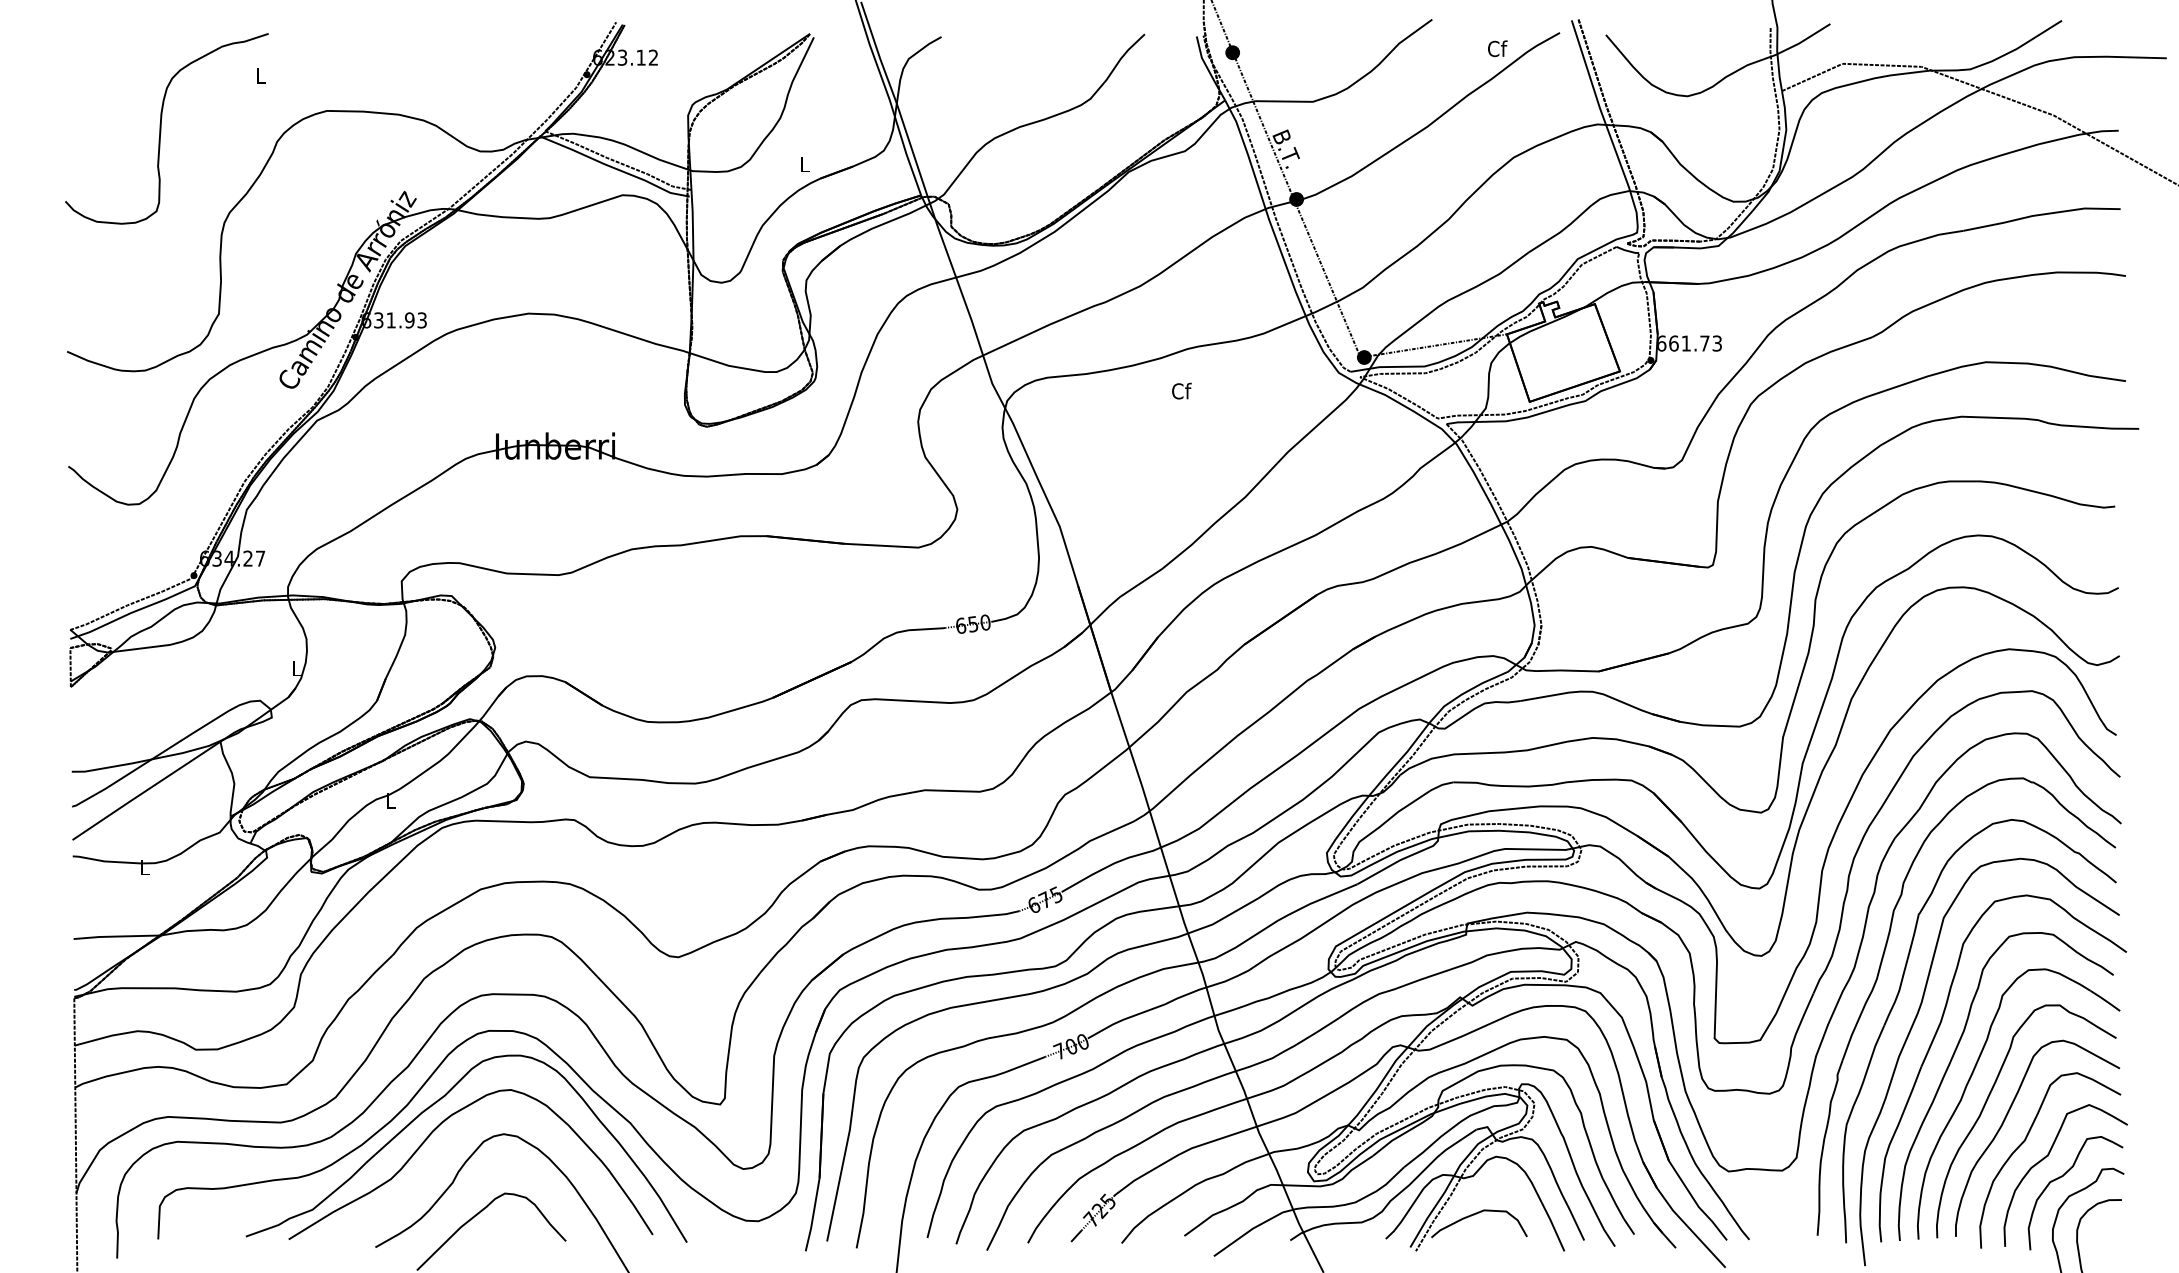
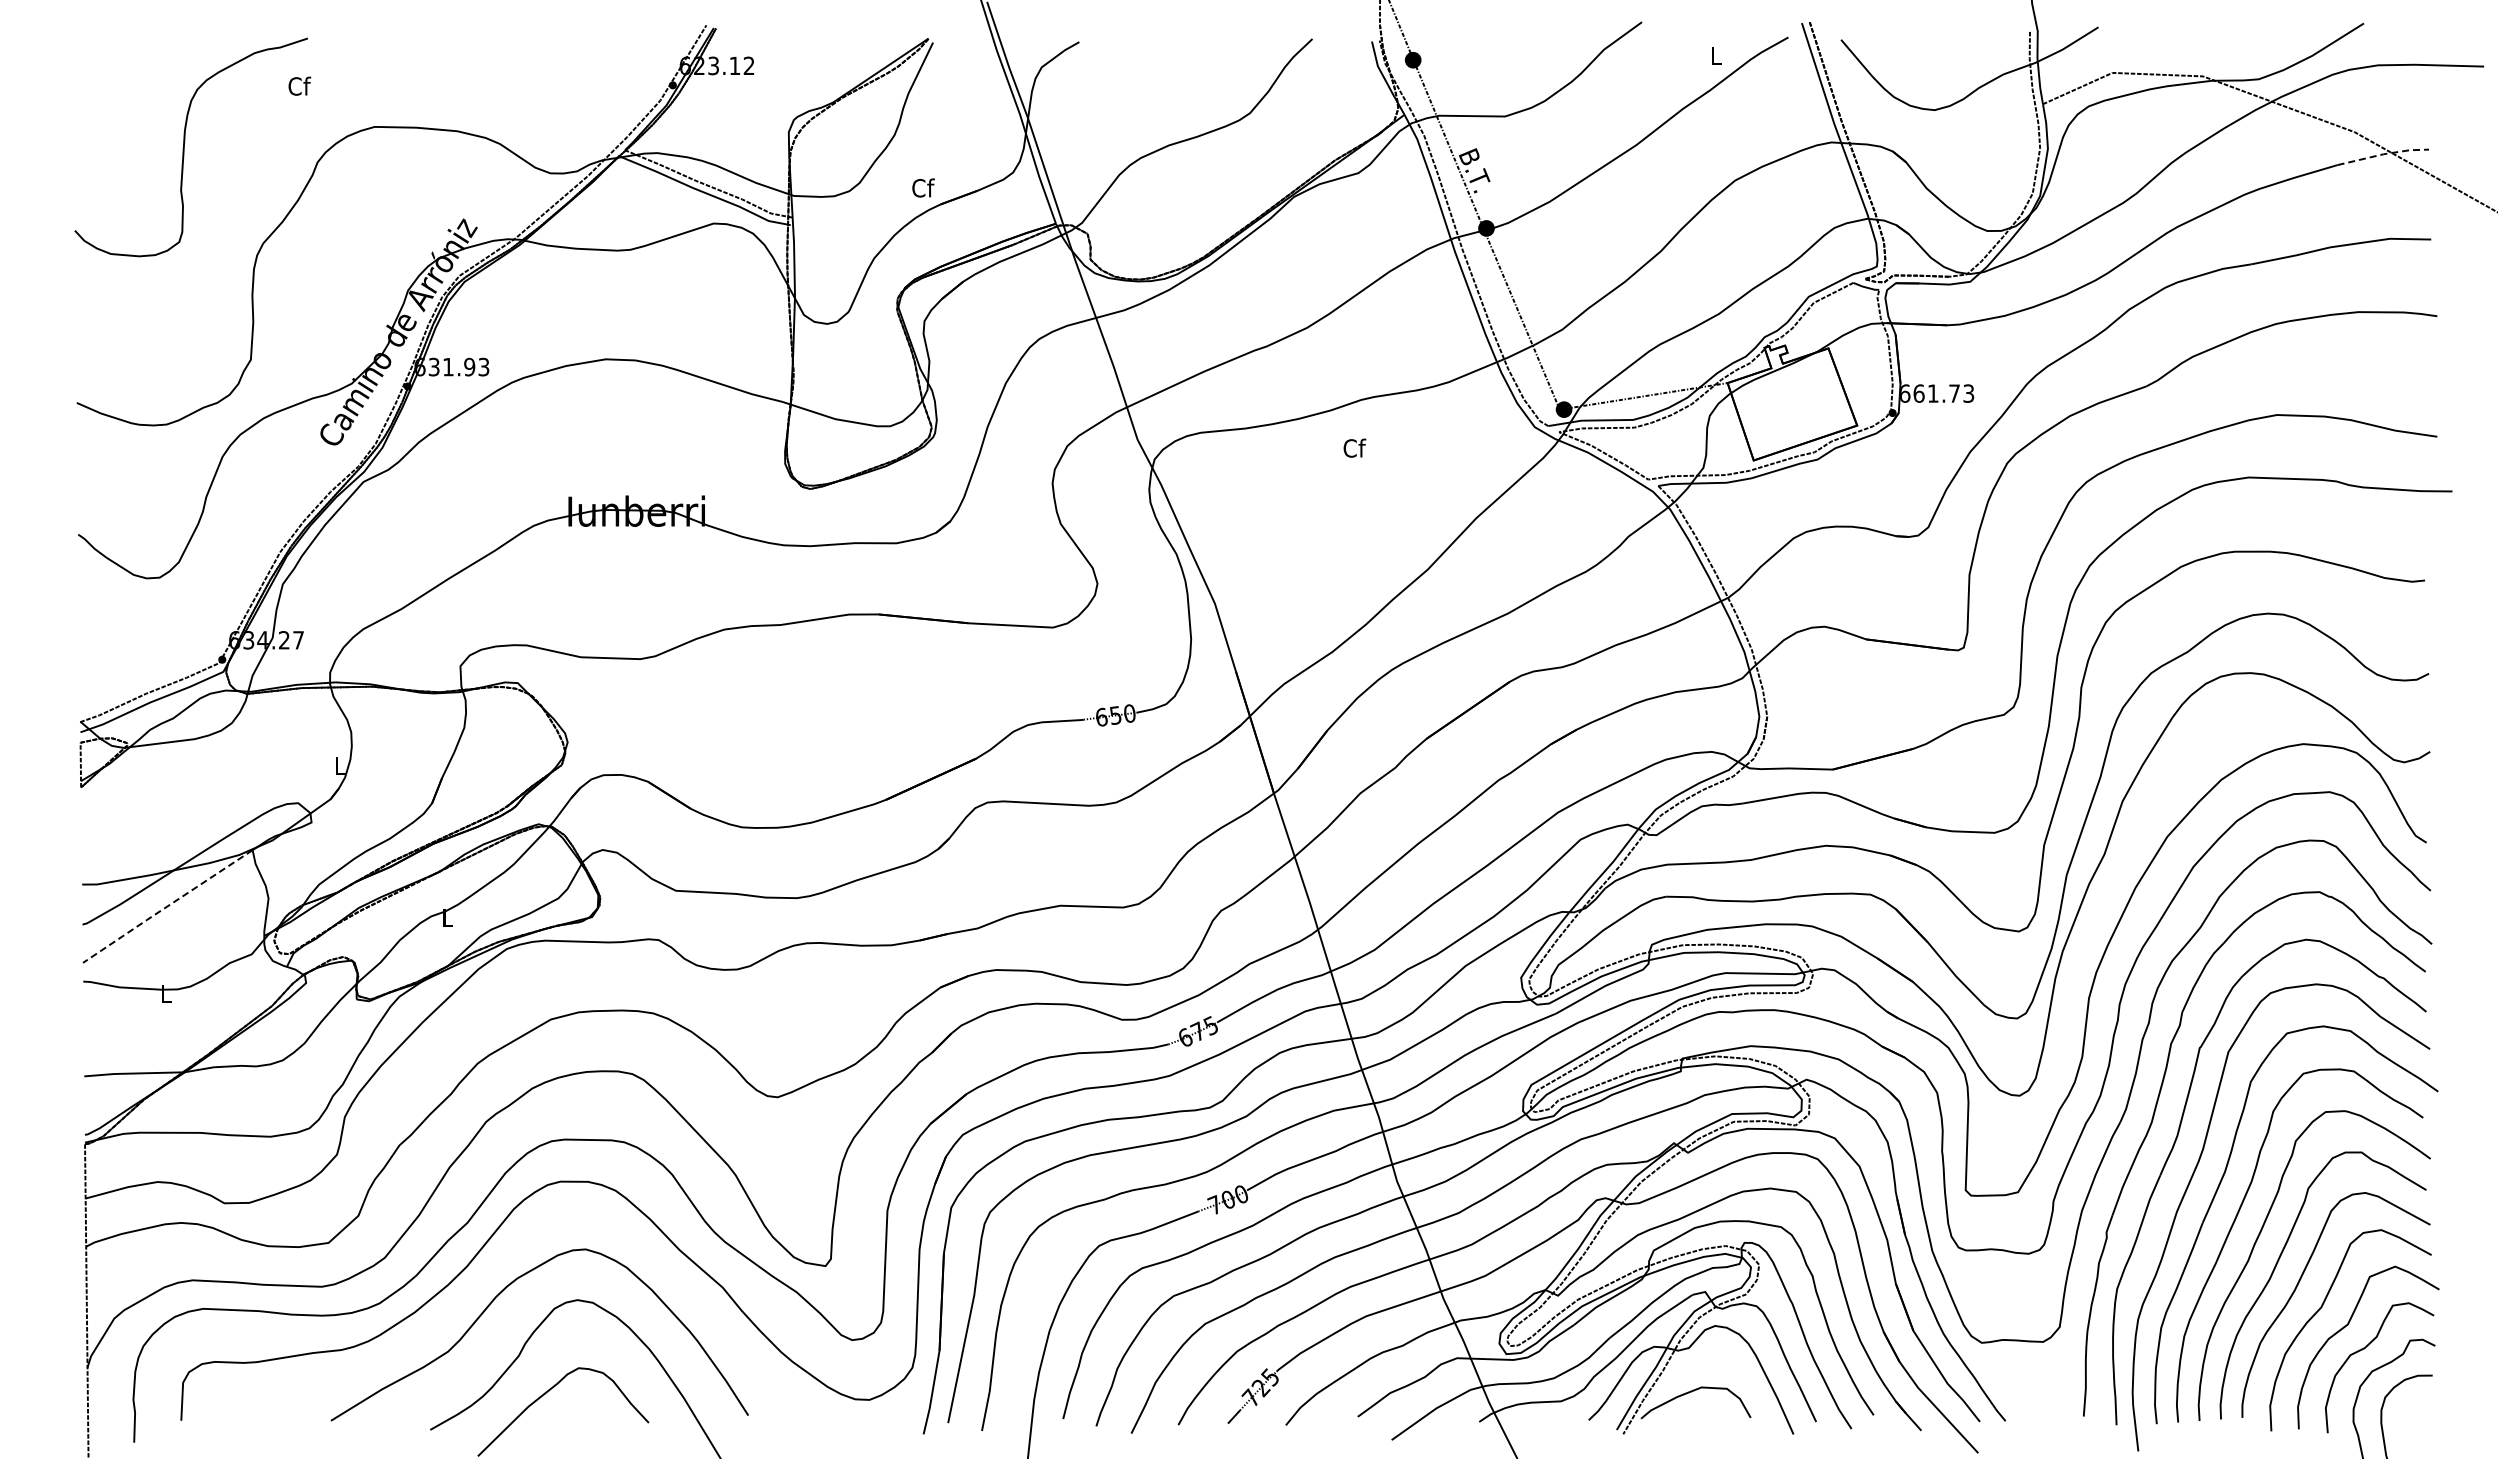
text: (1497, 48) -> (1716, 55), Cf -> L
text: (261, 74) -> (299, 85), L -> Cf
line: (2079, 134) -> (2383, 154), solid -> dashed
text: (805, 163) -> (923, 187), L -> Cf
line: (146, 790) -> (167, 906), solid -> dashed
curve: (433, 1105) -> (496, 1267), removed

